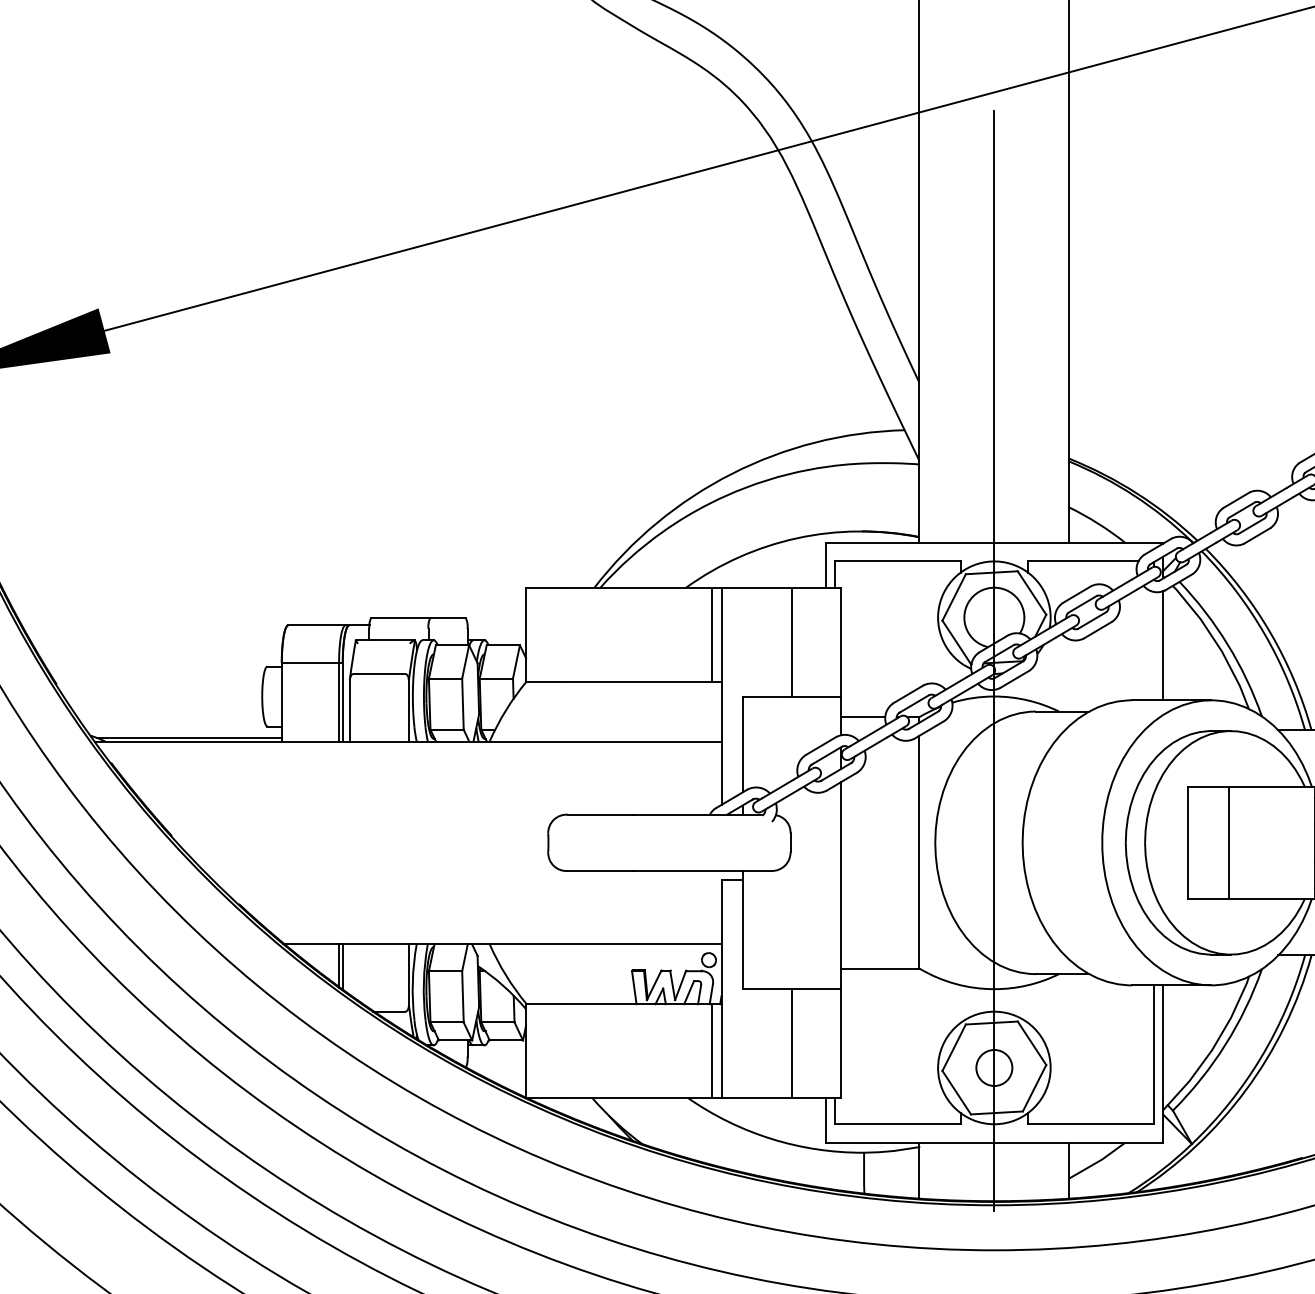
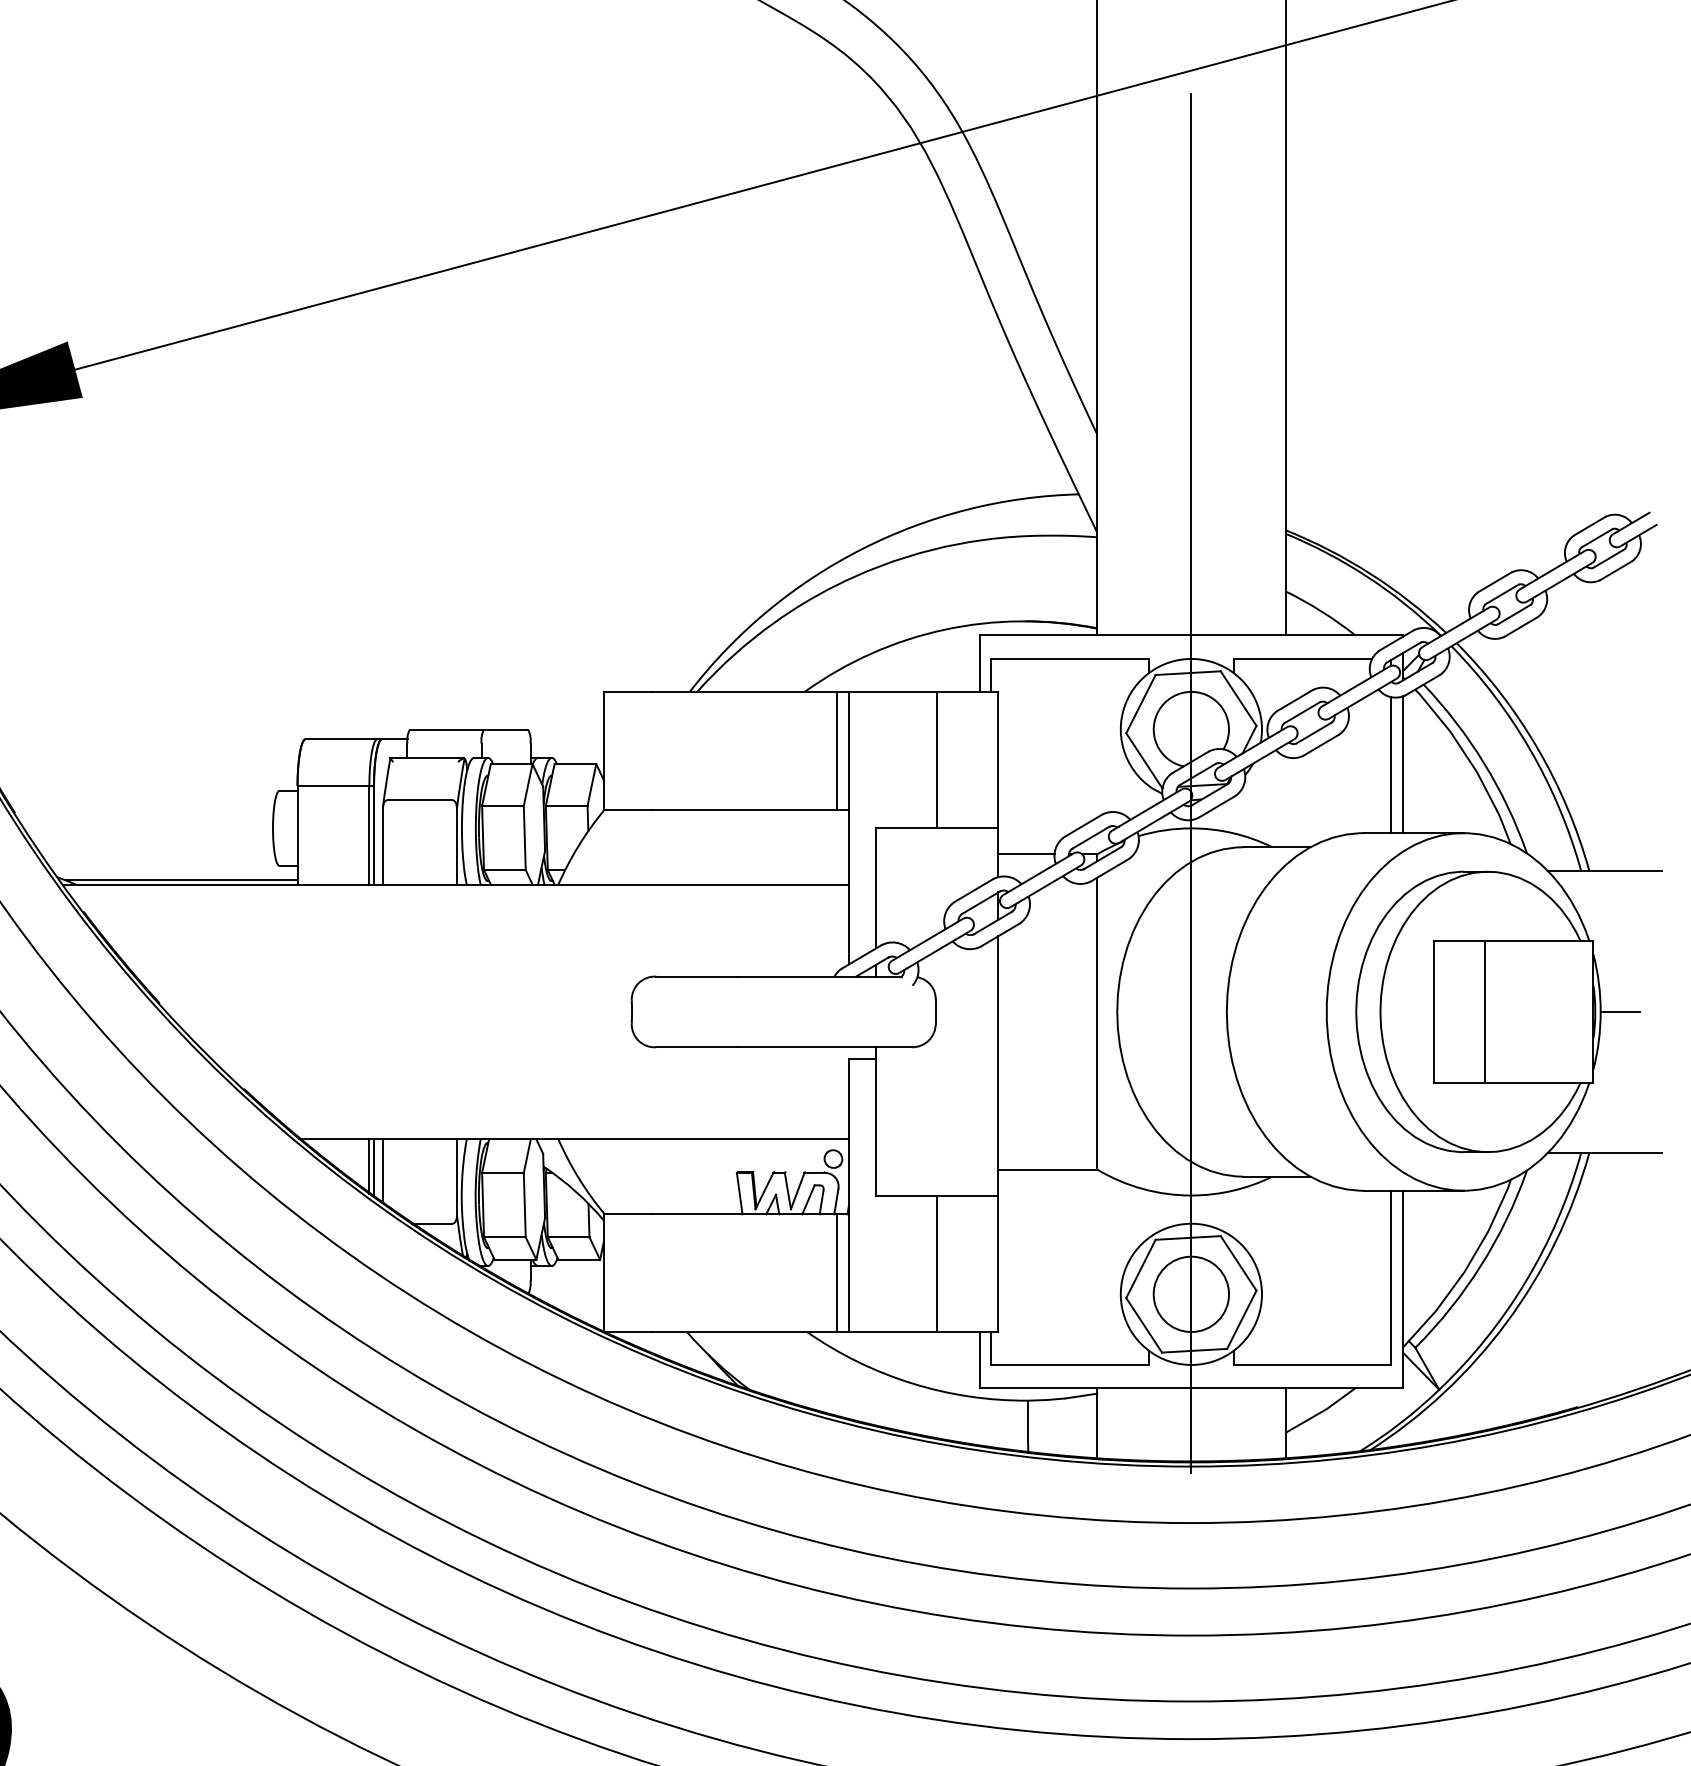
line: (1153, 645) -> (1391, 764), added
line: (349, 970) -> (382, 1171), added
circle: (994, 1068) -> (1191, 1294), size x1.67

